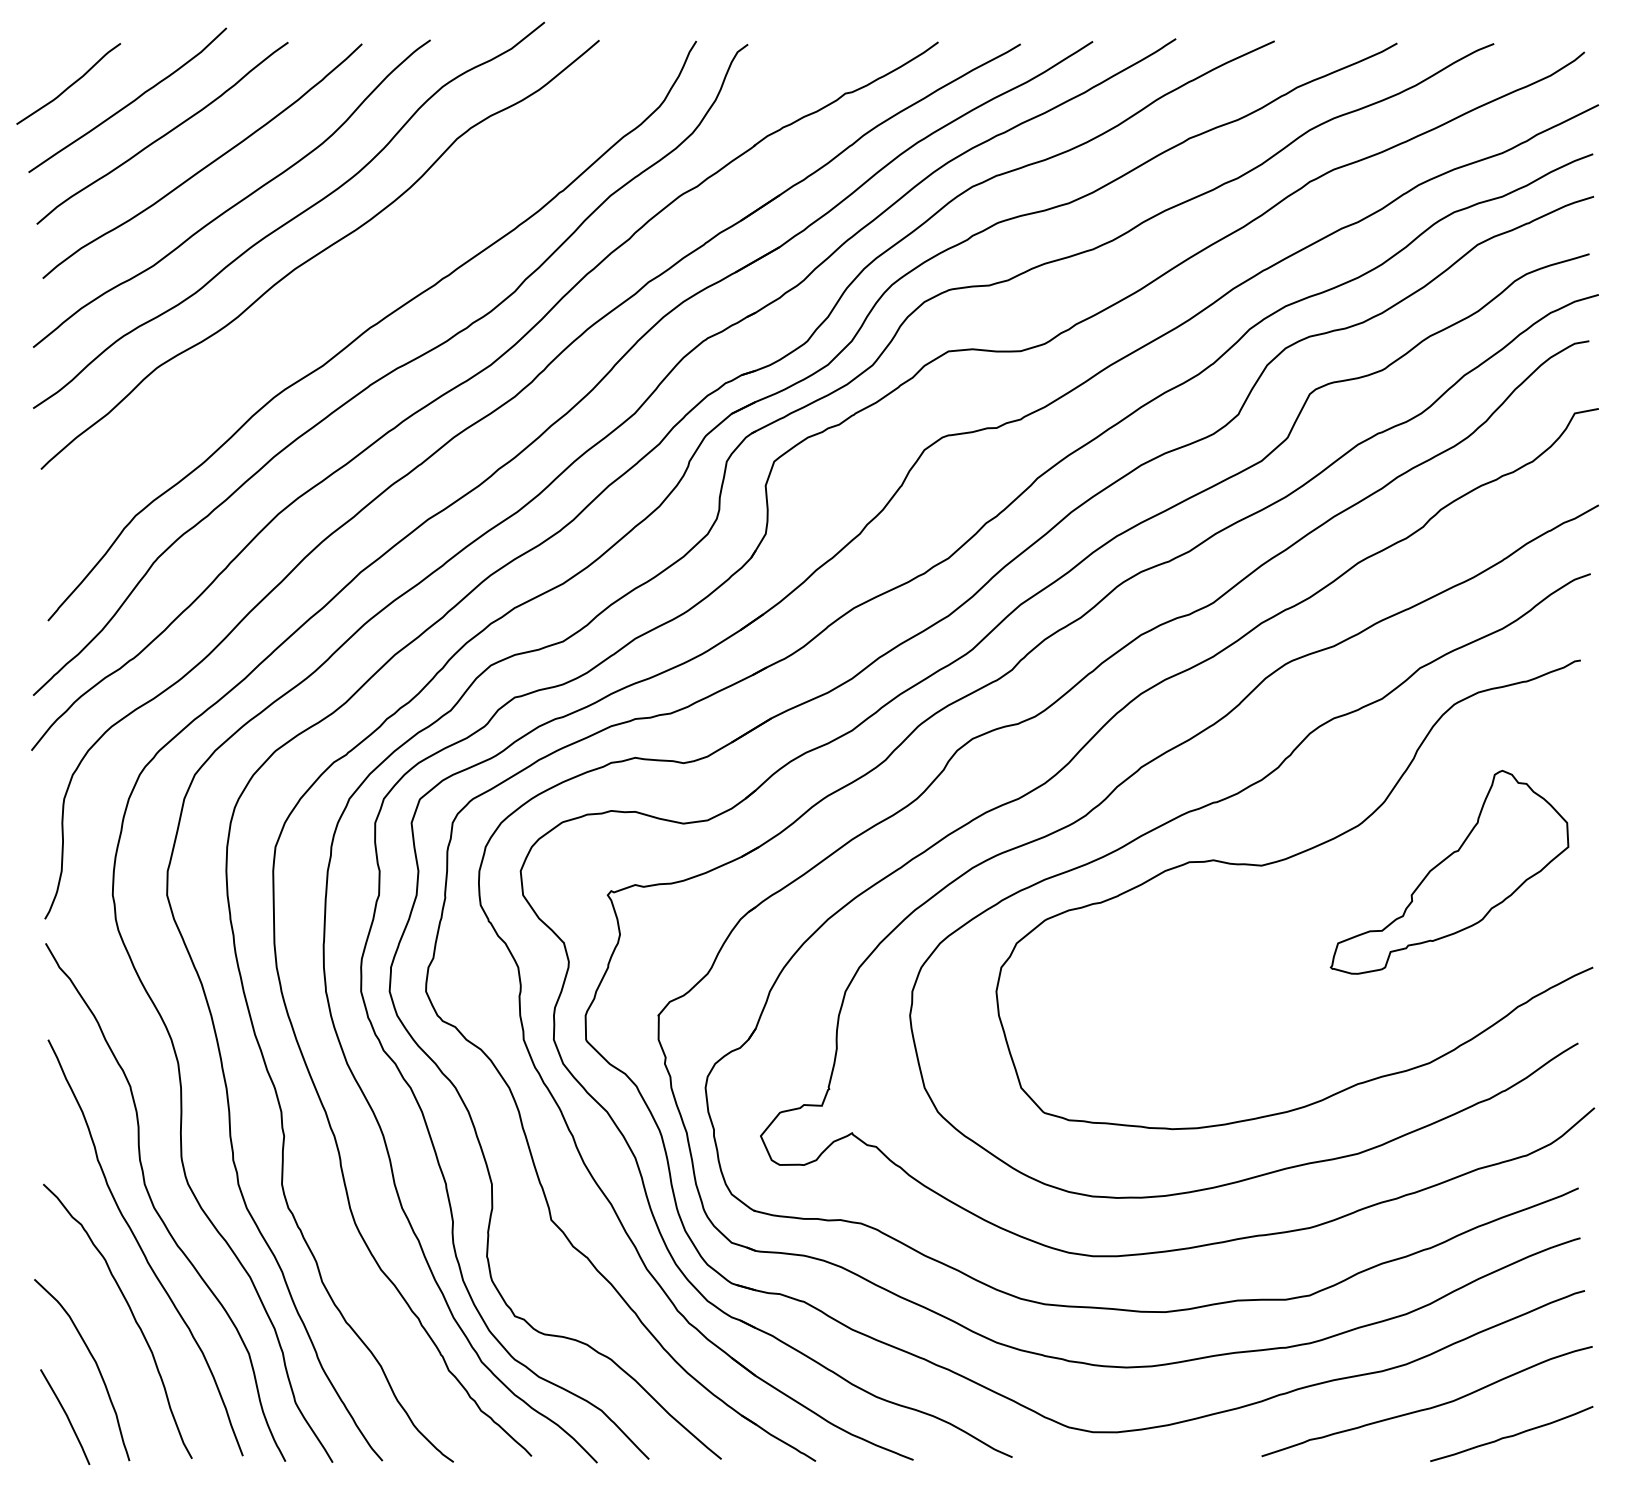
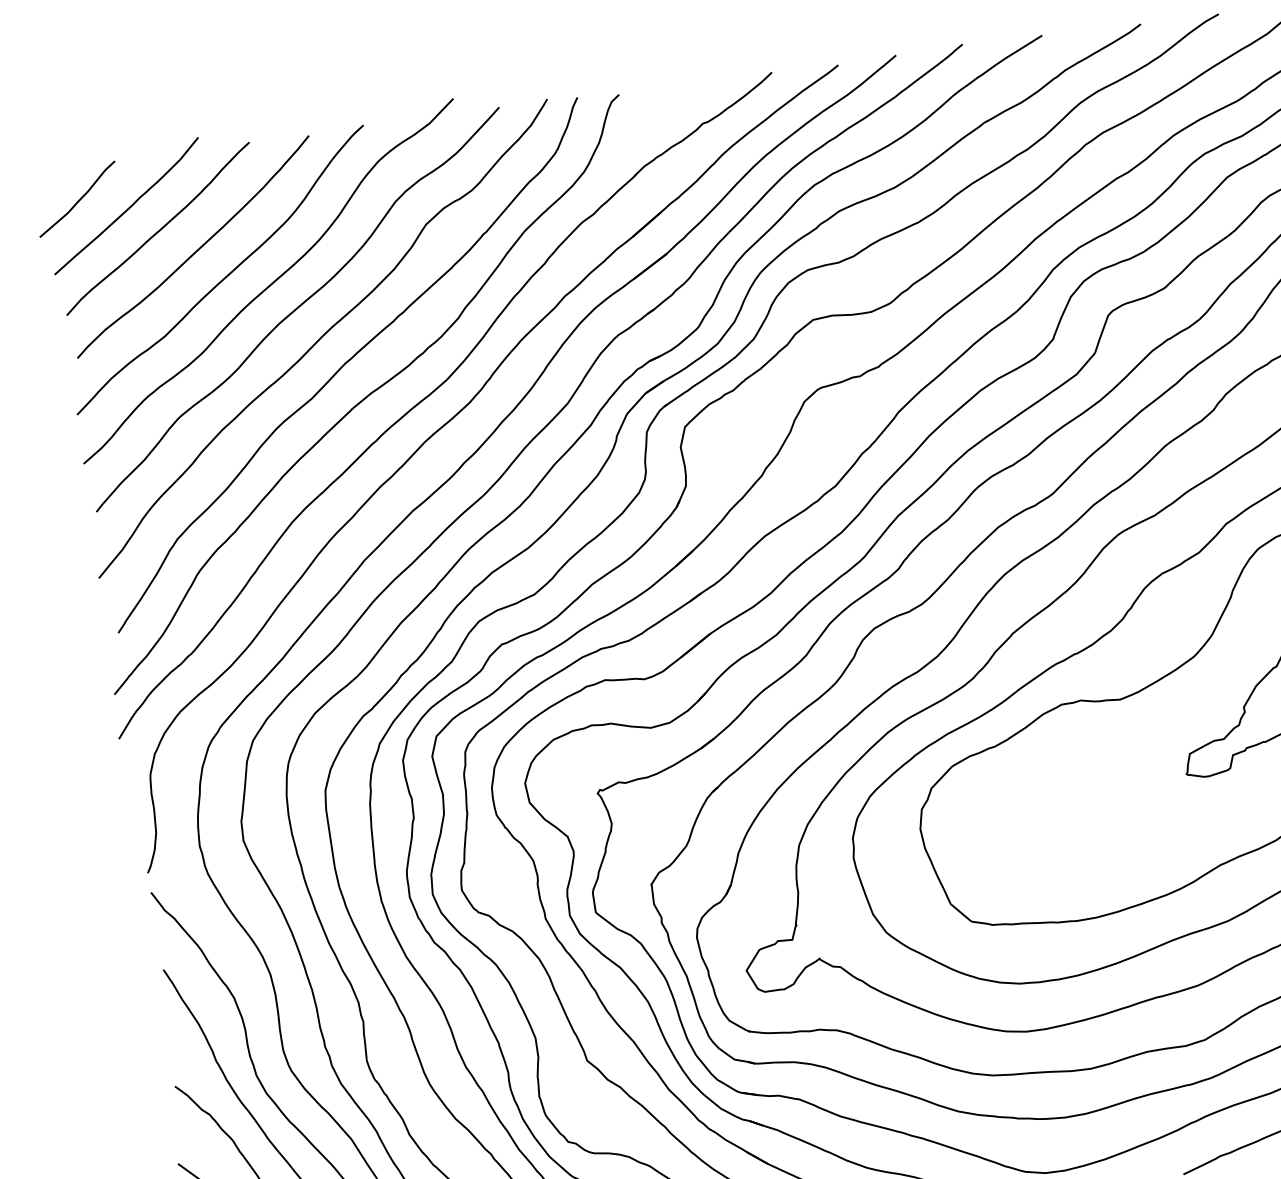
curve: (345, 293) -> (322, 338), added

